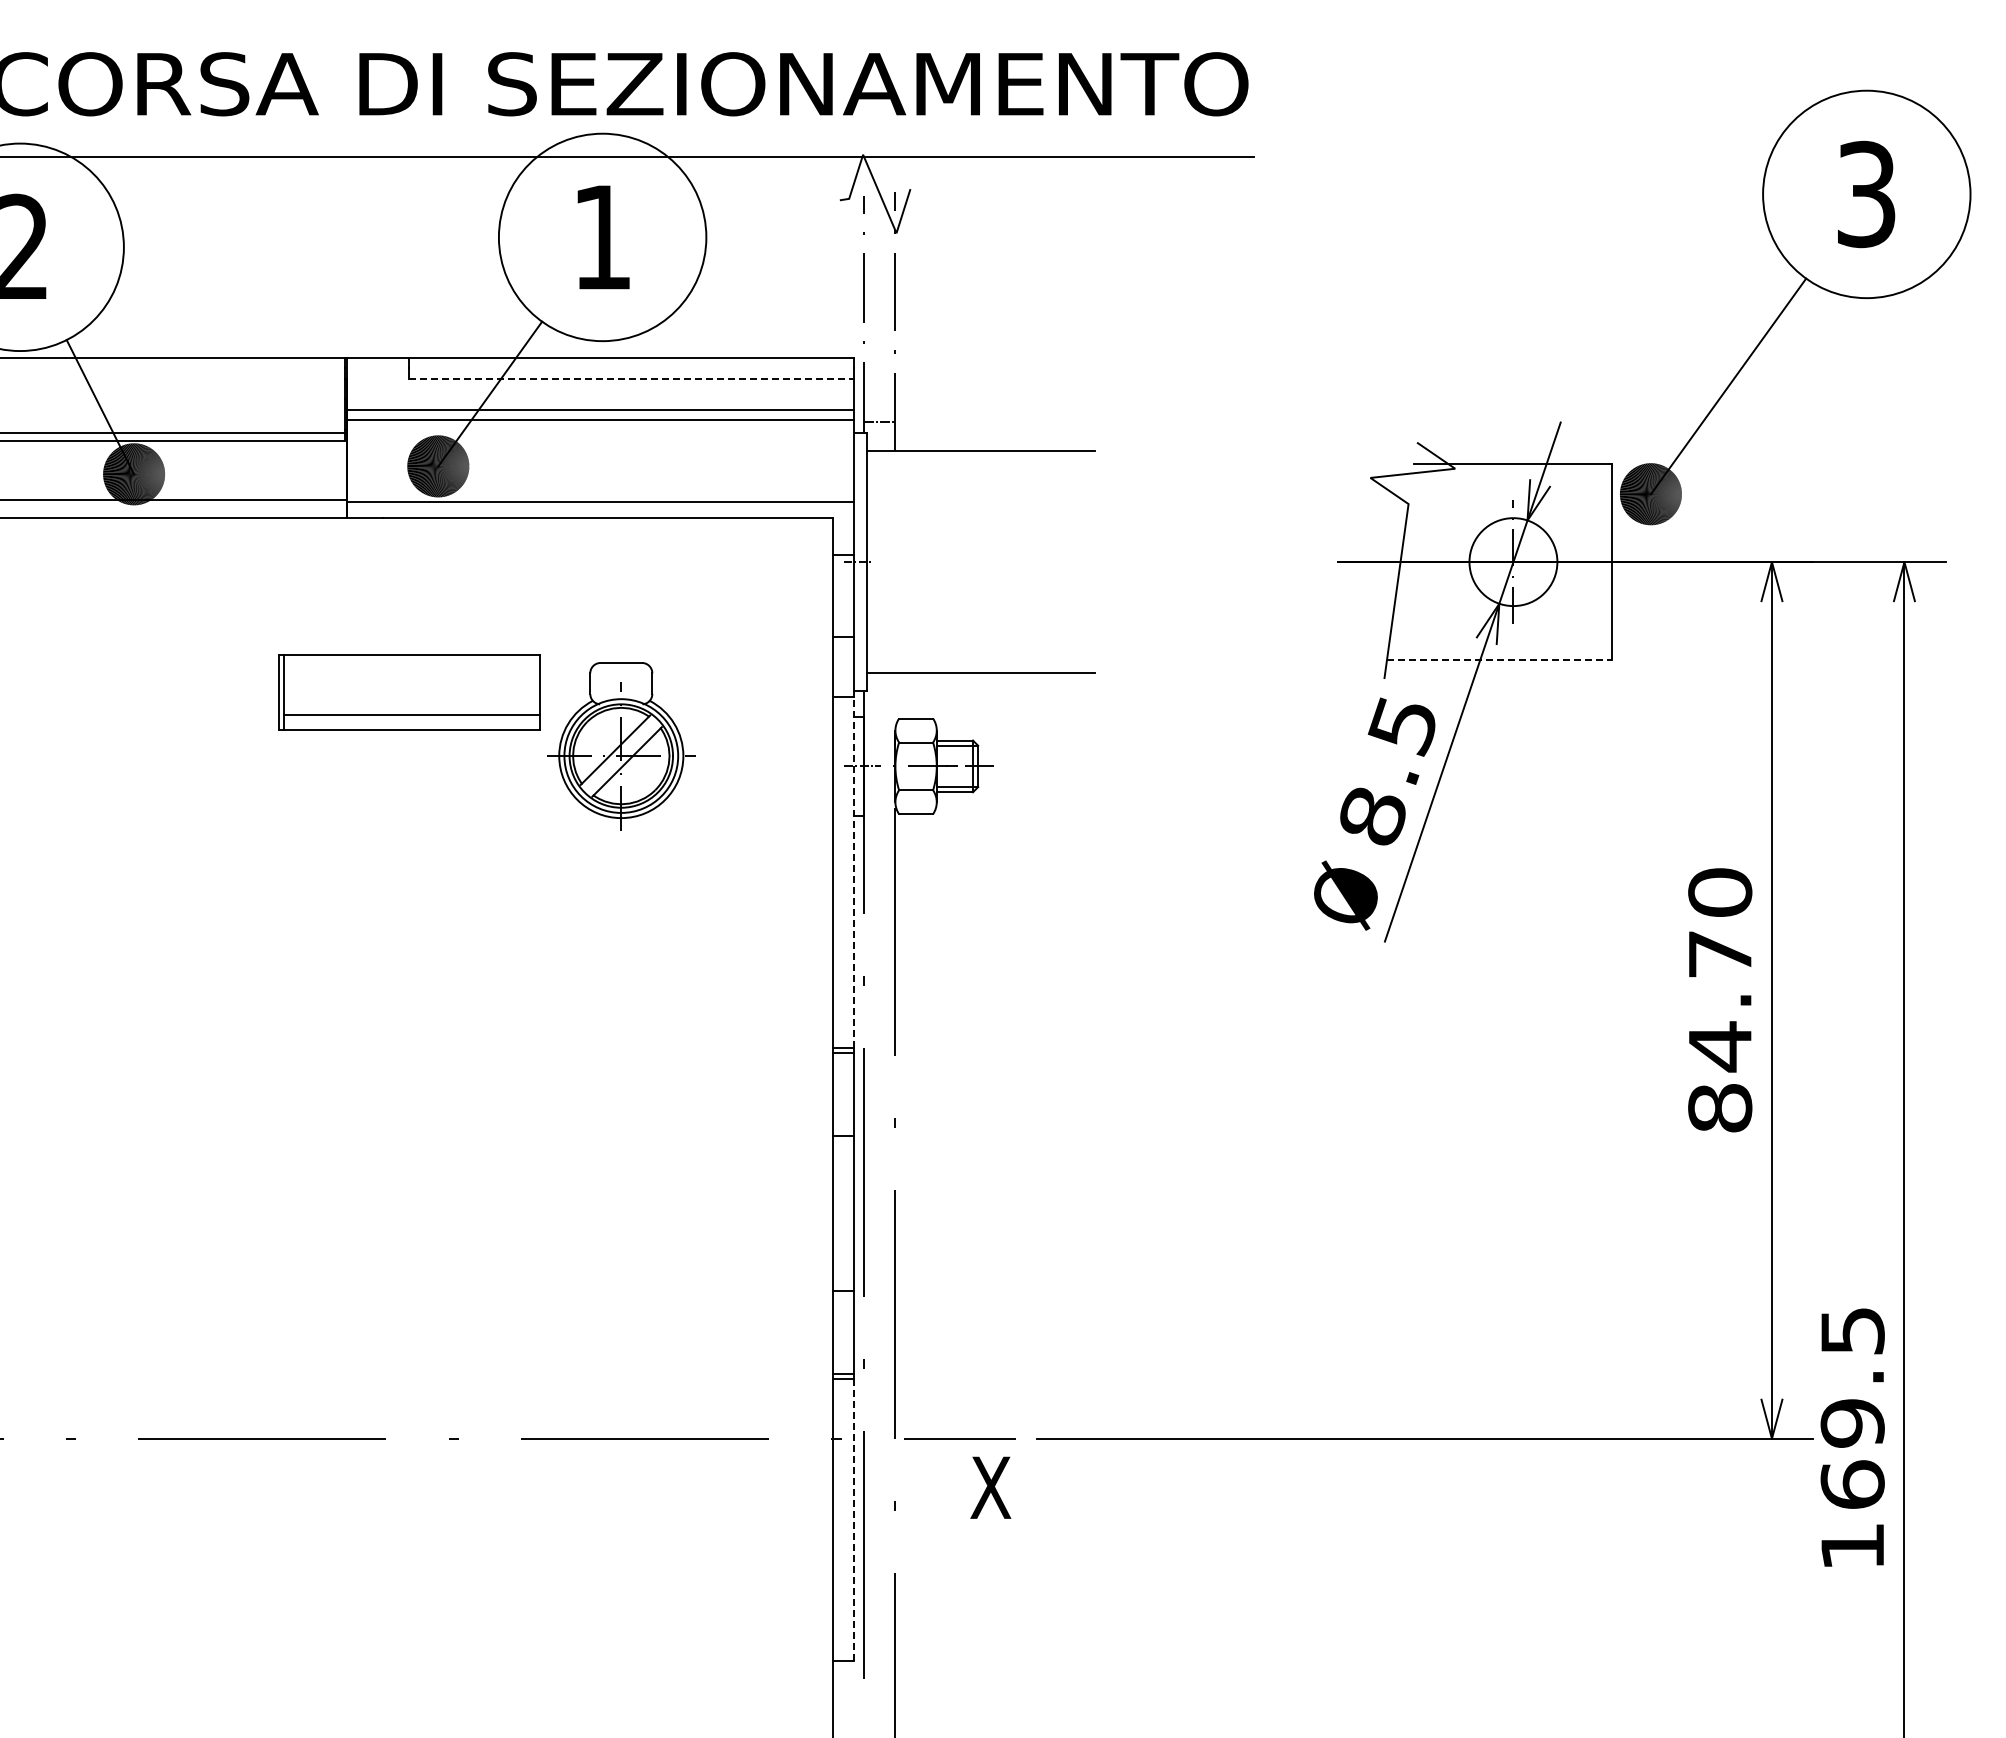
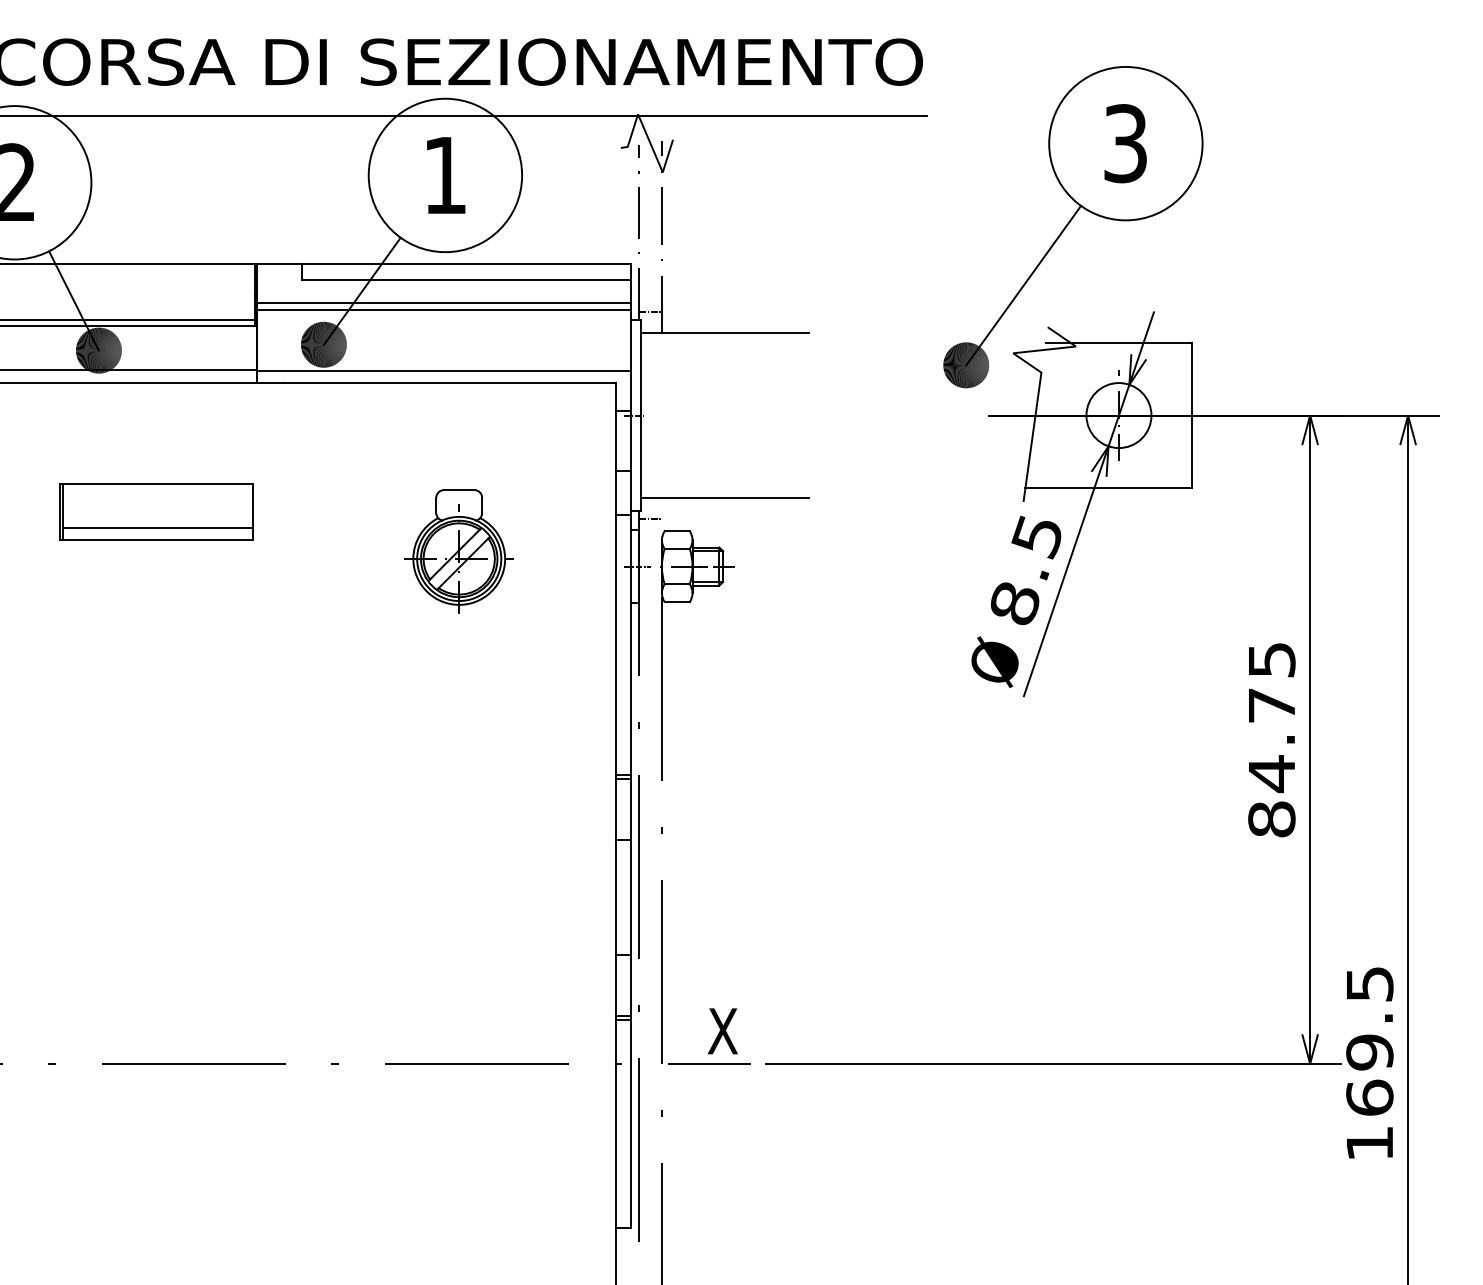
part: (1790, 302) -> (1069, 223), moved
line: (632, 378) -> (467, 279), dashed -> solid
line: (1499, 660) -> (1108, 488), dashed -> solid
part: (409, 692) -> (156, 511), moved
line: (879, 701) -> (650, 518), added
line: (854, 872) -> (631, 645), dashed -> solid
text: (1720, 892) -> (1272, 659), 84.70 -> 84.75
text: (990, 1487) -> (722, 1031), moved
line: (854, 1520) -> (631, 1124), dashed -> solid

